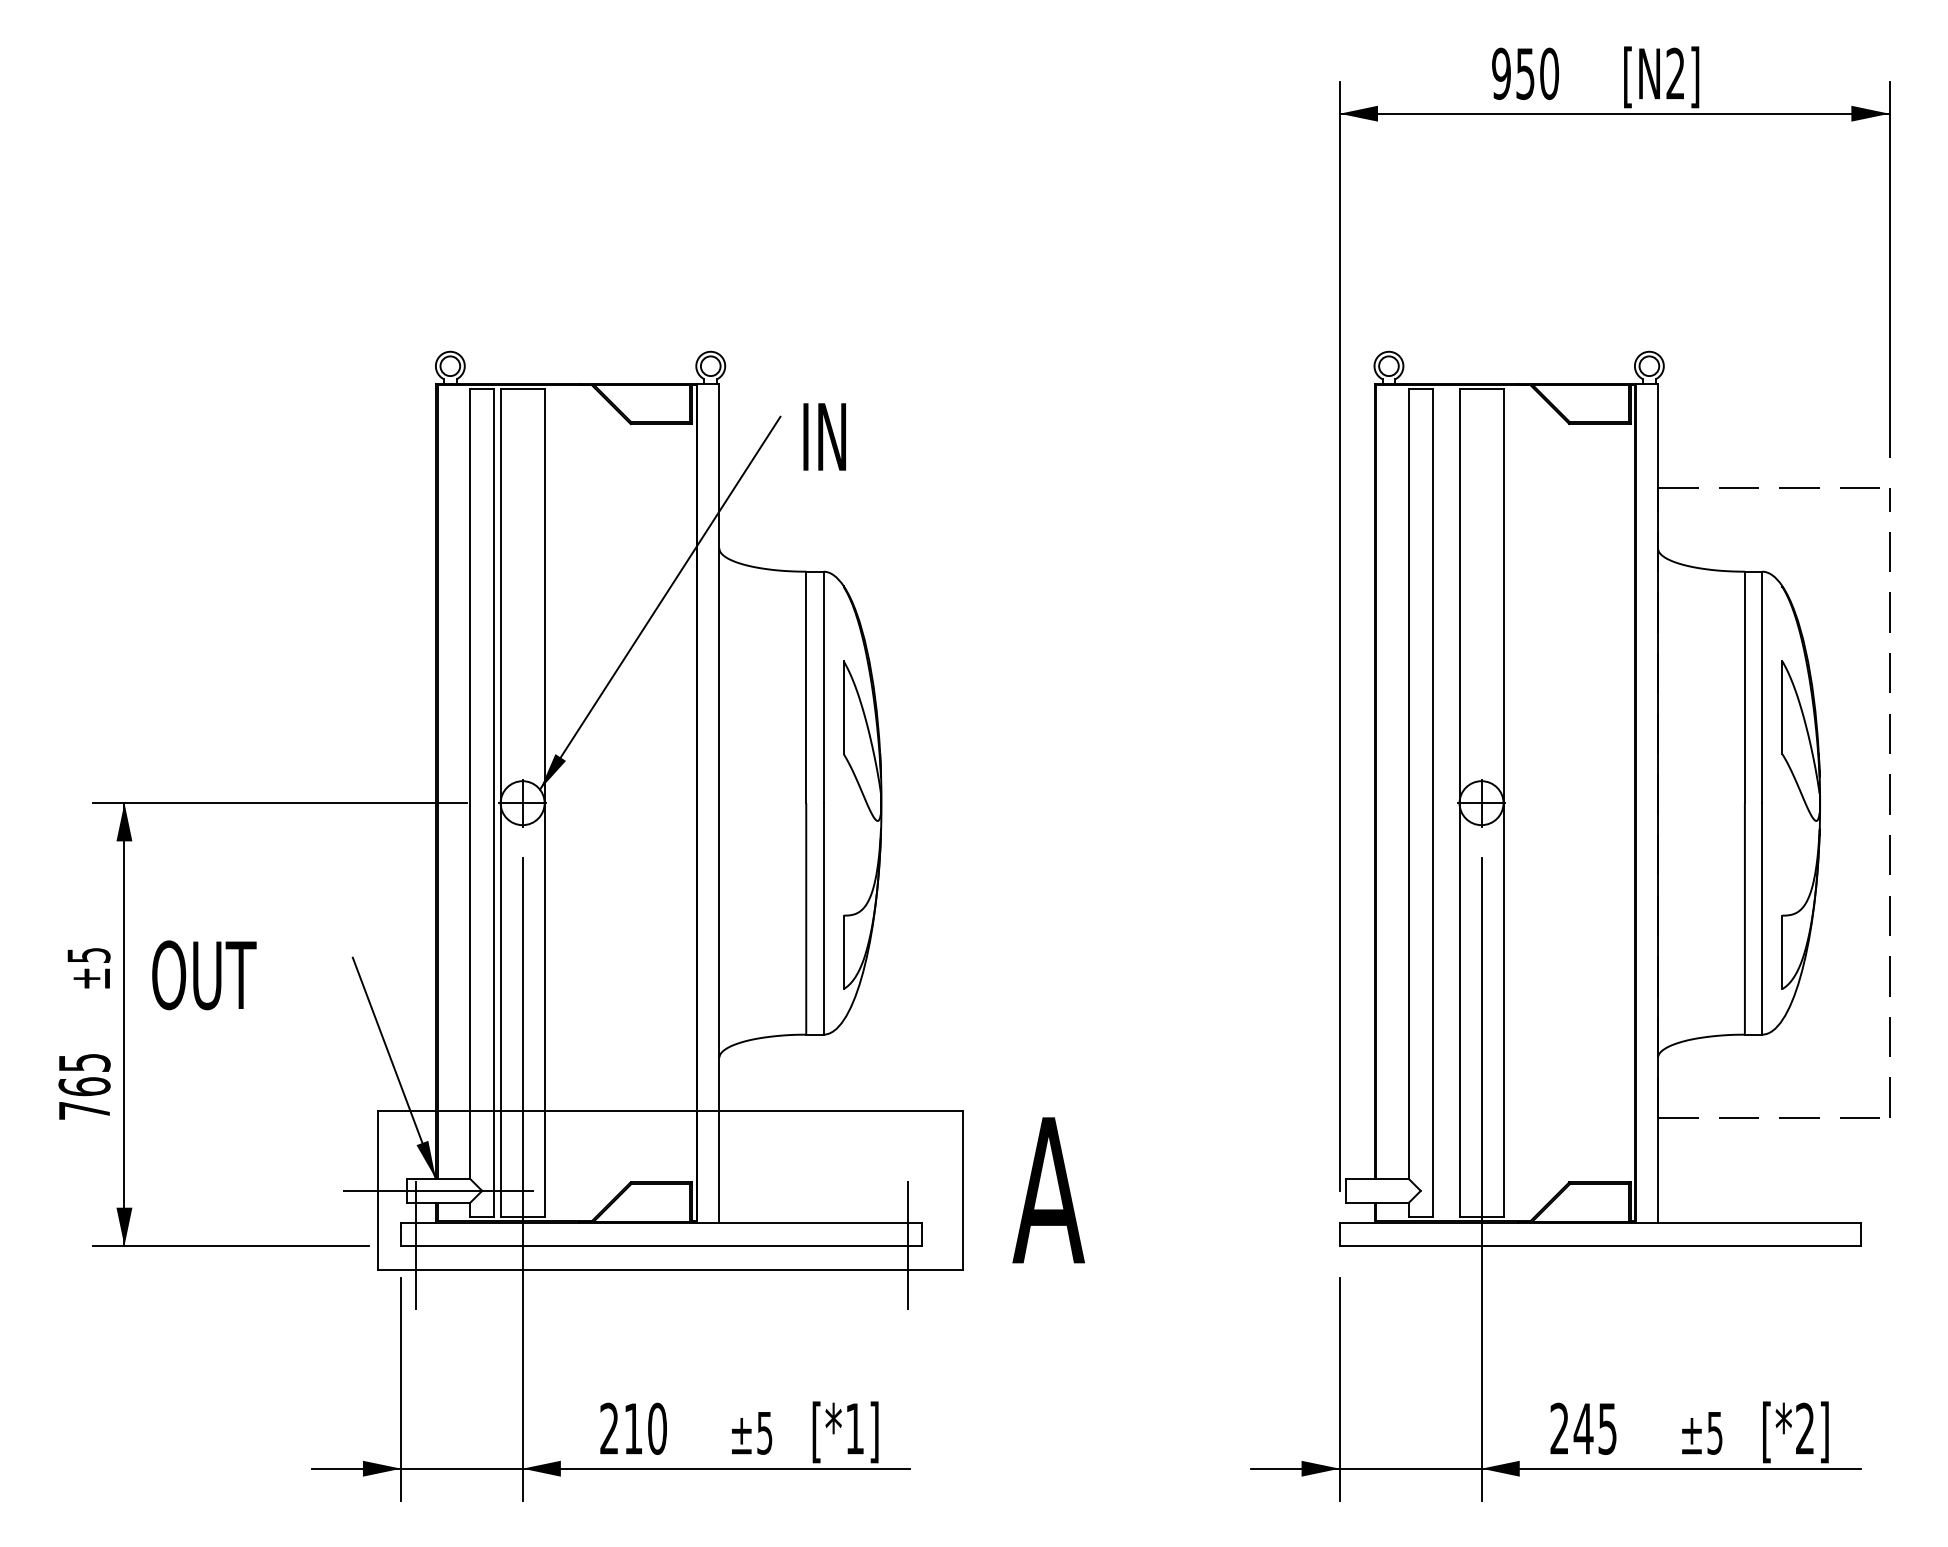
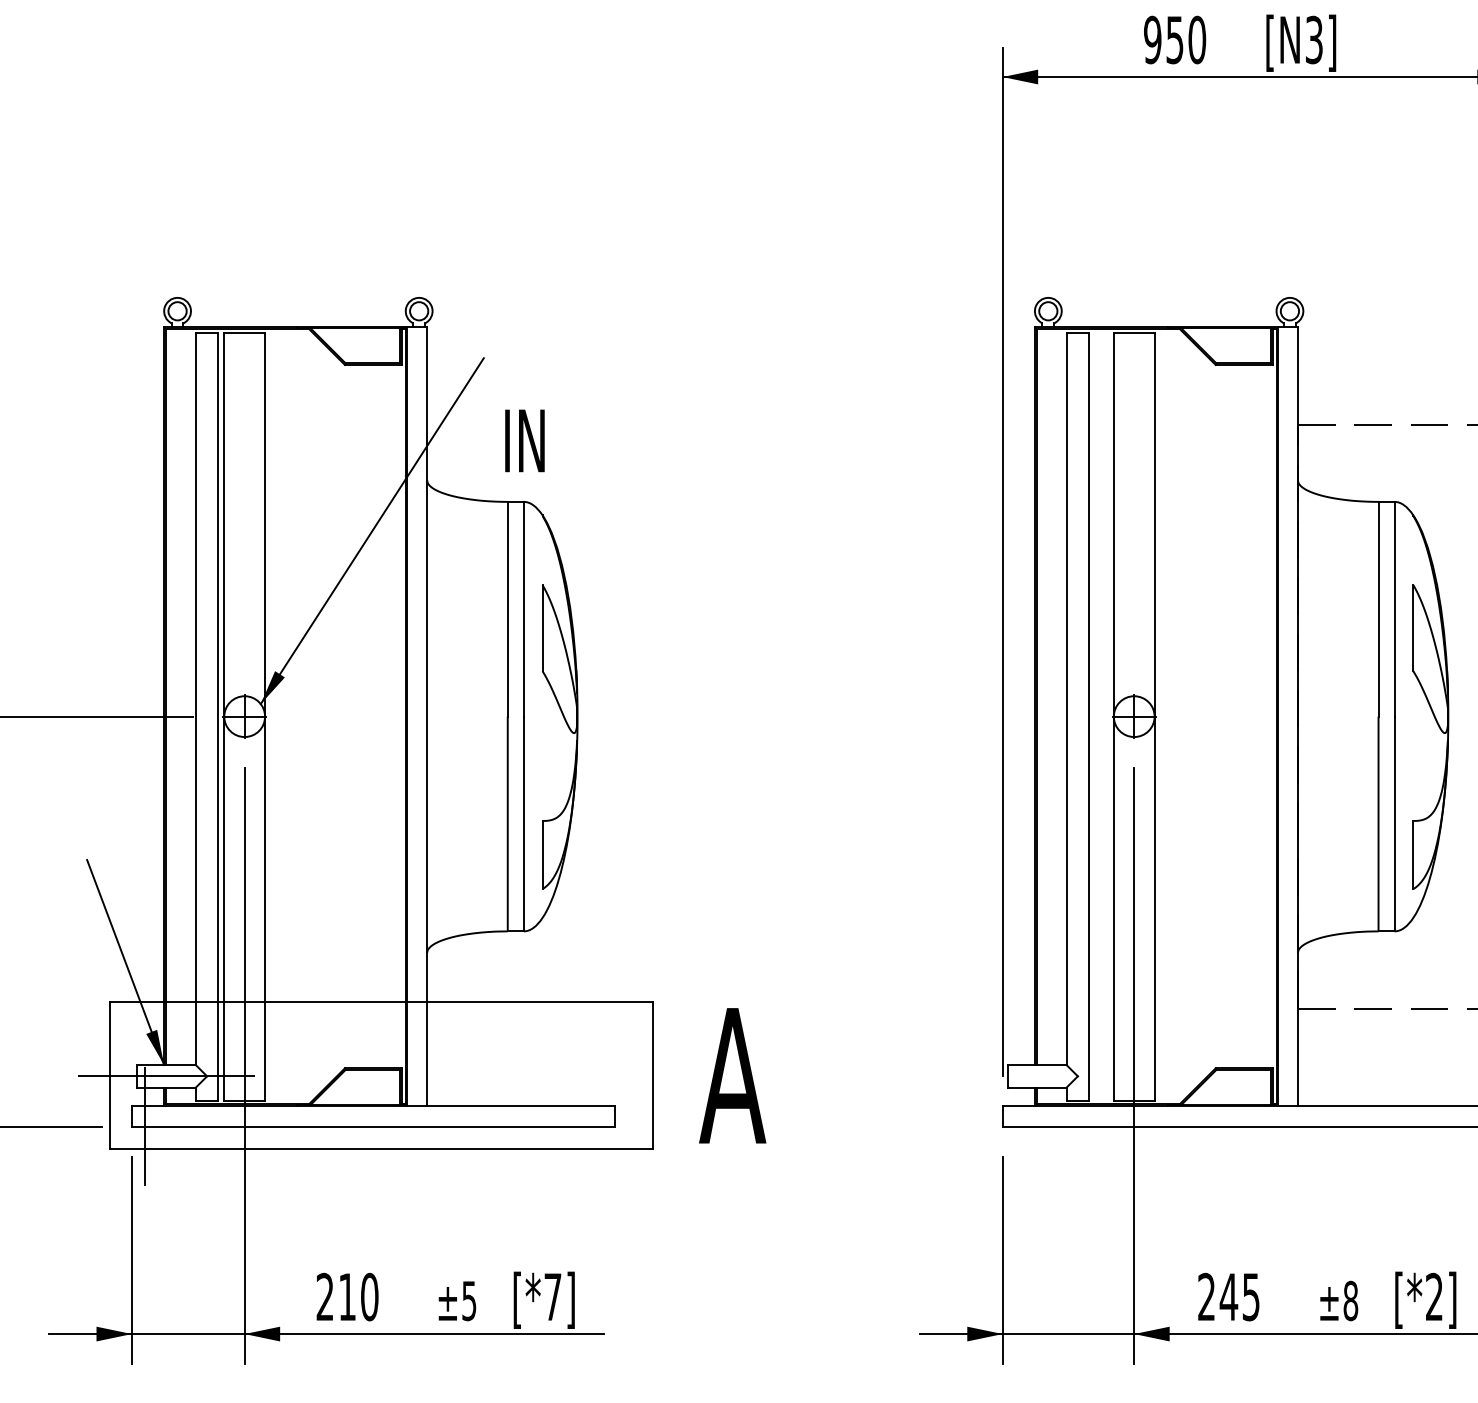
text: (1675, 73) -> (1314, 39), [N2] -> [N3]
text: (824, 436) -> (524, 440), moved
line: (907, 1244) -> (601, 1126), removed
text: (854, 1428) -> (552, 1296), [*1] -> [*7]
text: (1714, 1432) -> (1350, 1300), ±5 -> ±8

